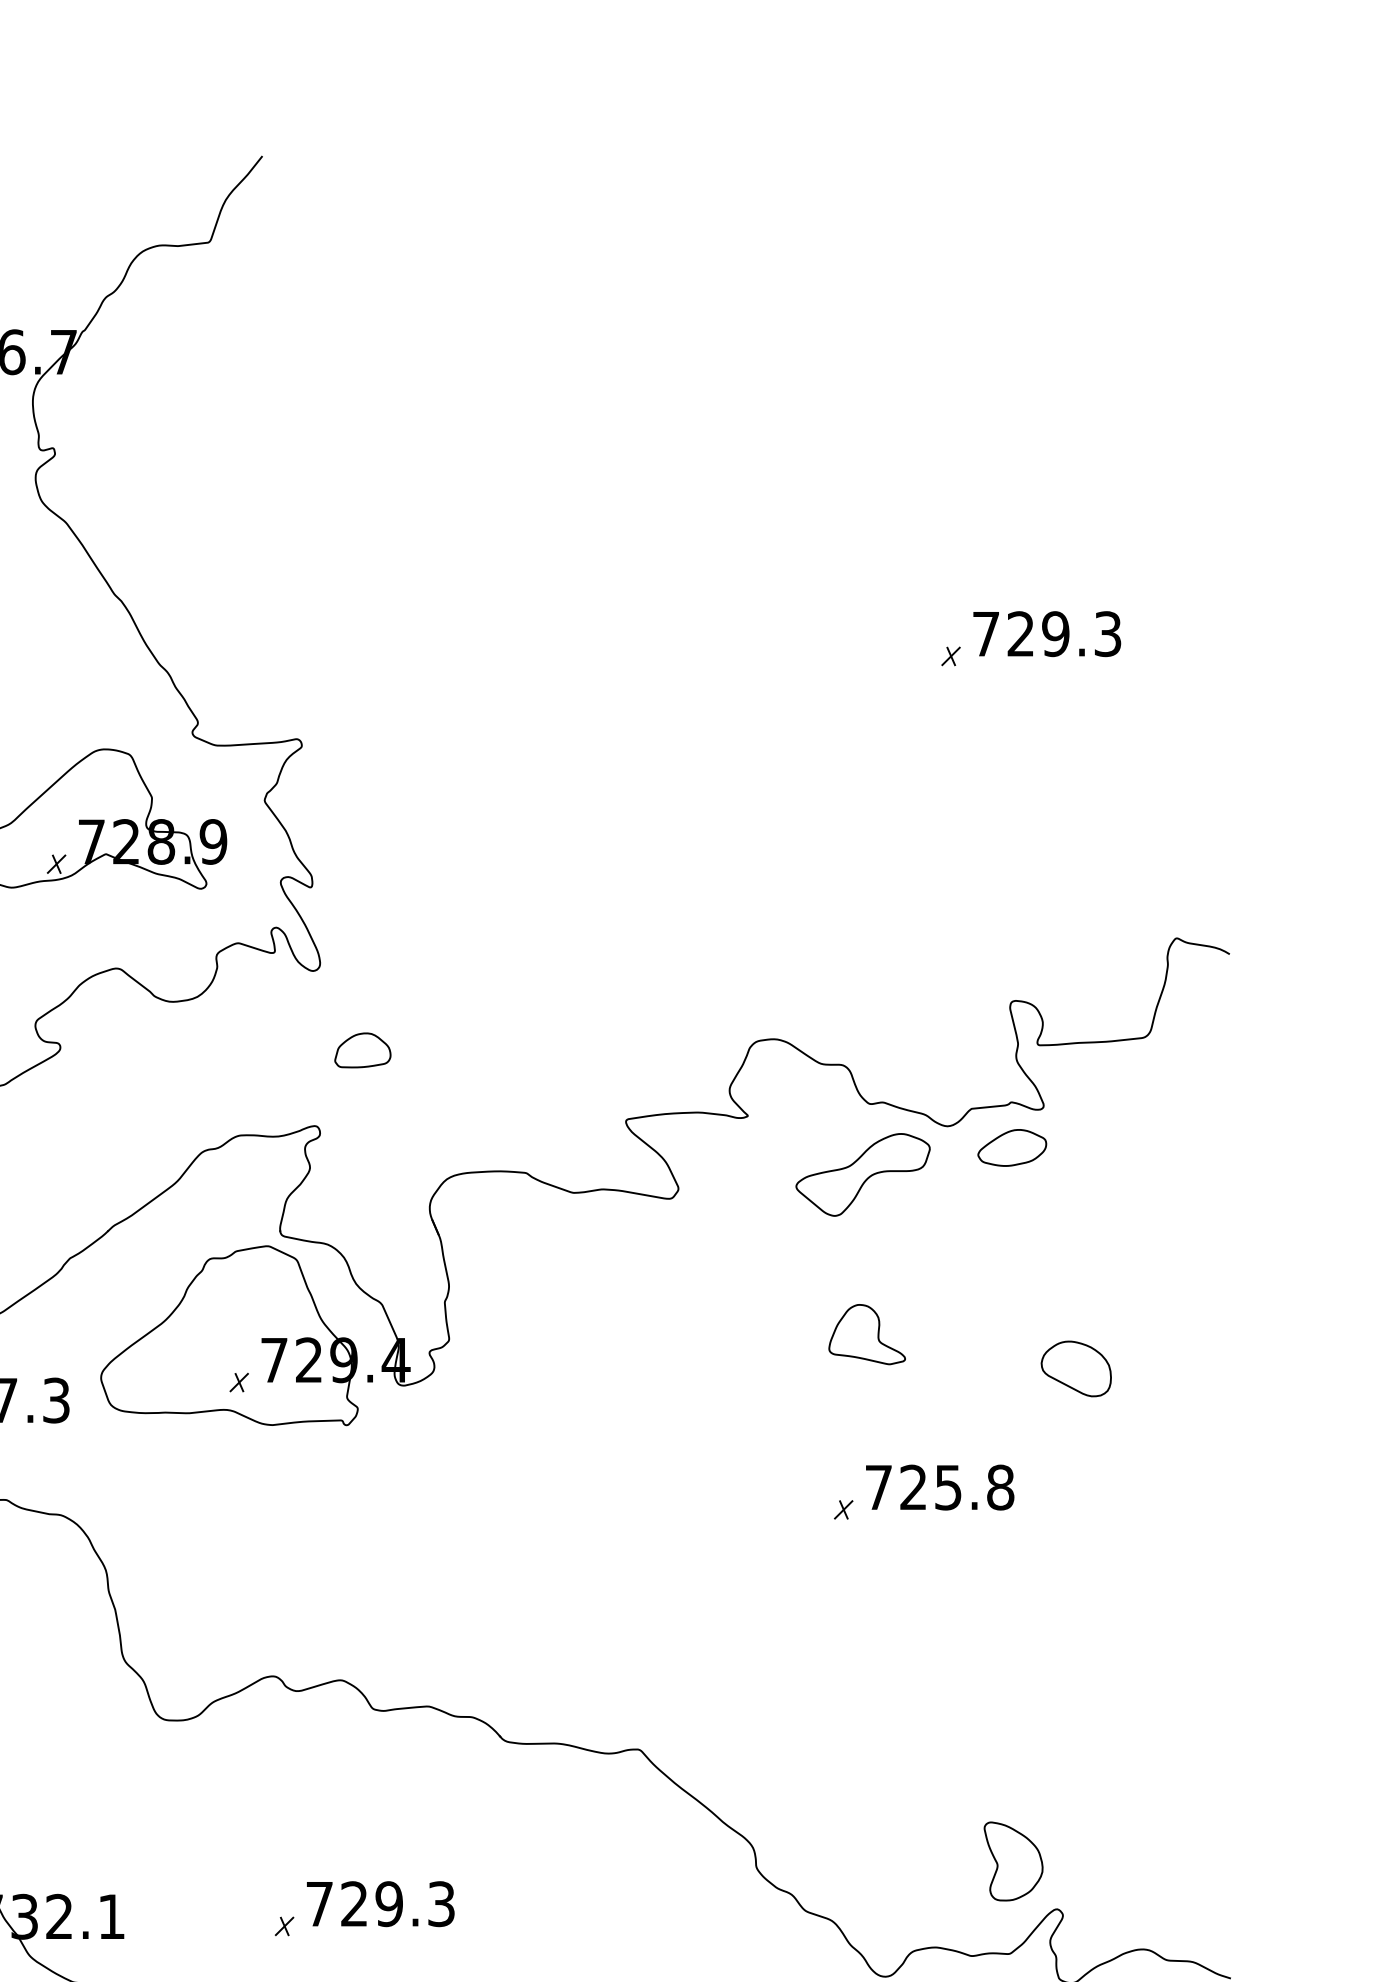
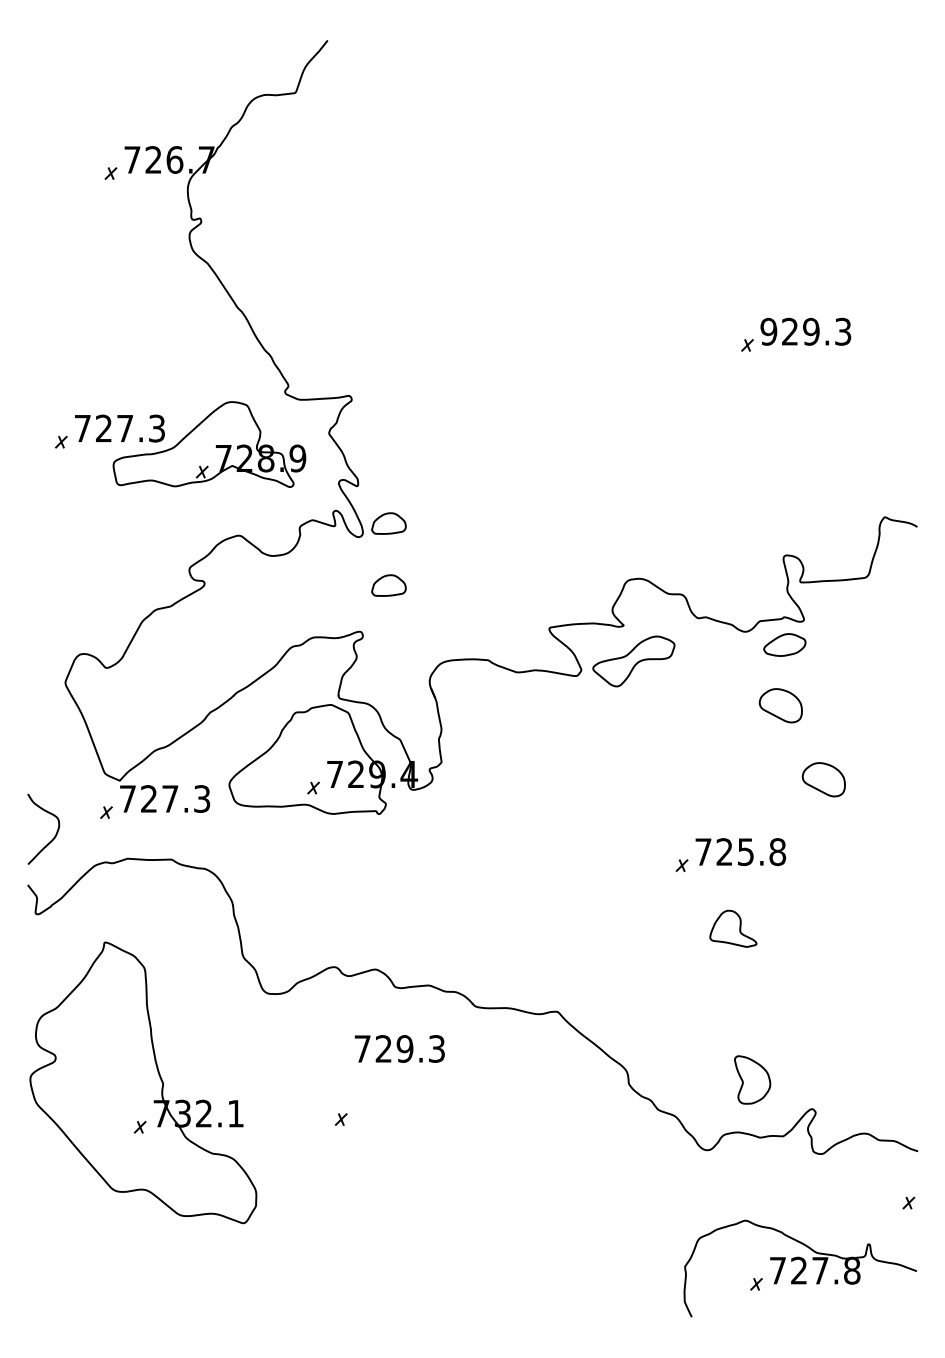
text: (985, 633) -> (768, 331), 729.3 -> 929.3
part: (362, 948) -> (388, 523), added
part: (862, 1174) -> (633, 661), moved
part: (1005, 1247) -> (780, 705), added
part: (867, 1334) -> (733, 928), moved
part: (1013, 1860) -> (752, 1079), moved
text: (380, 1903) -> (399, 1048), moved

